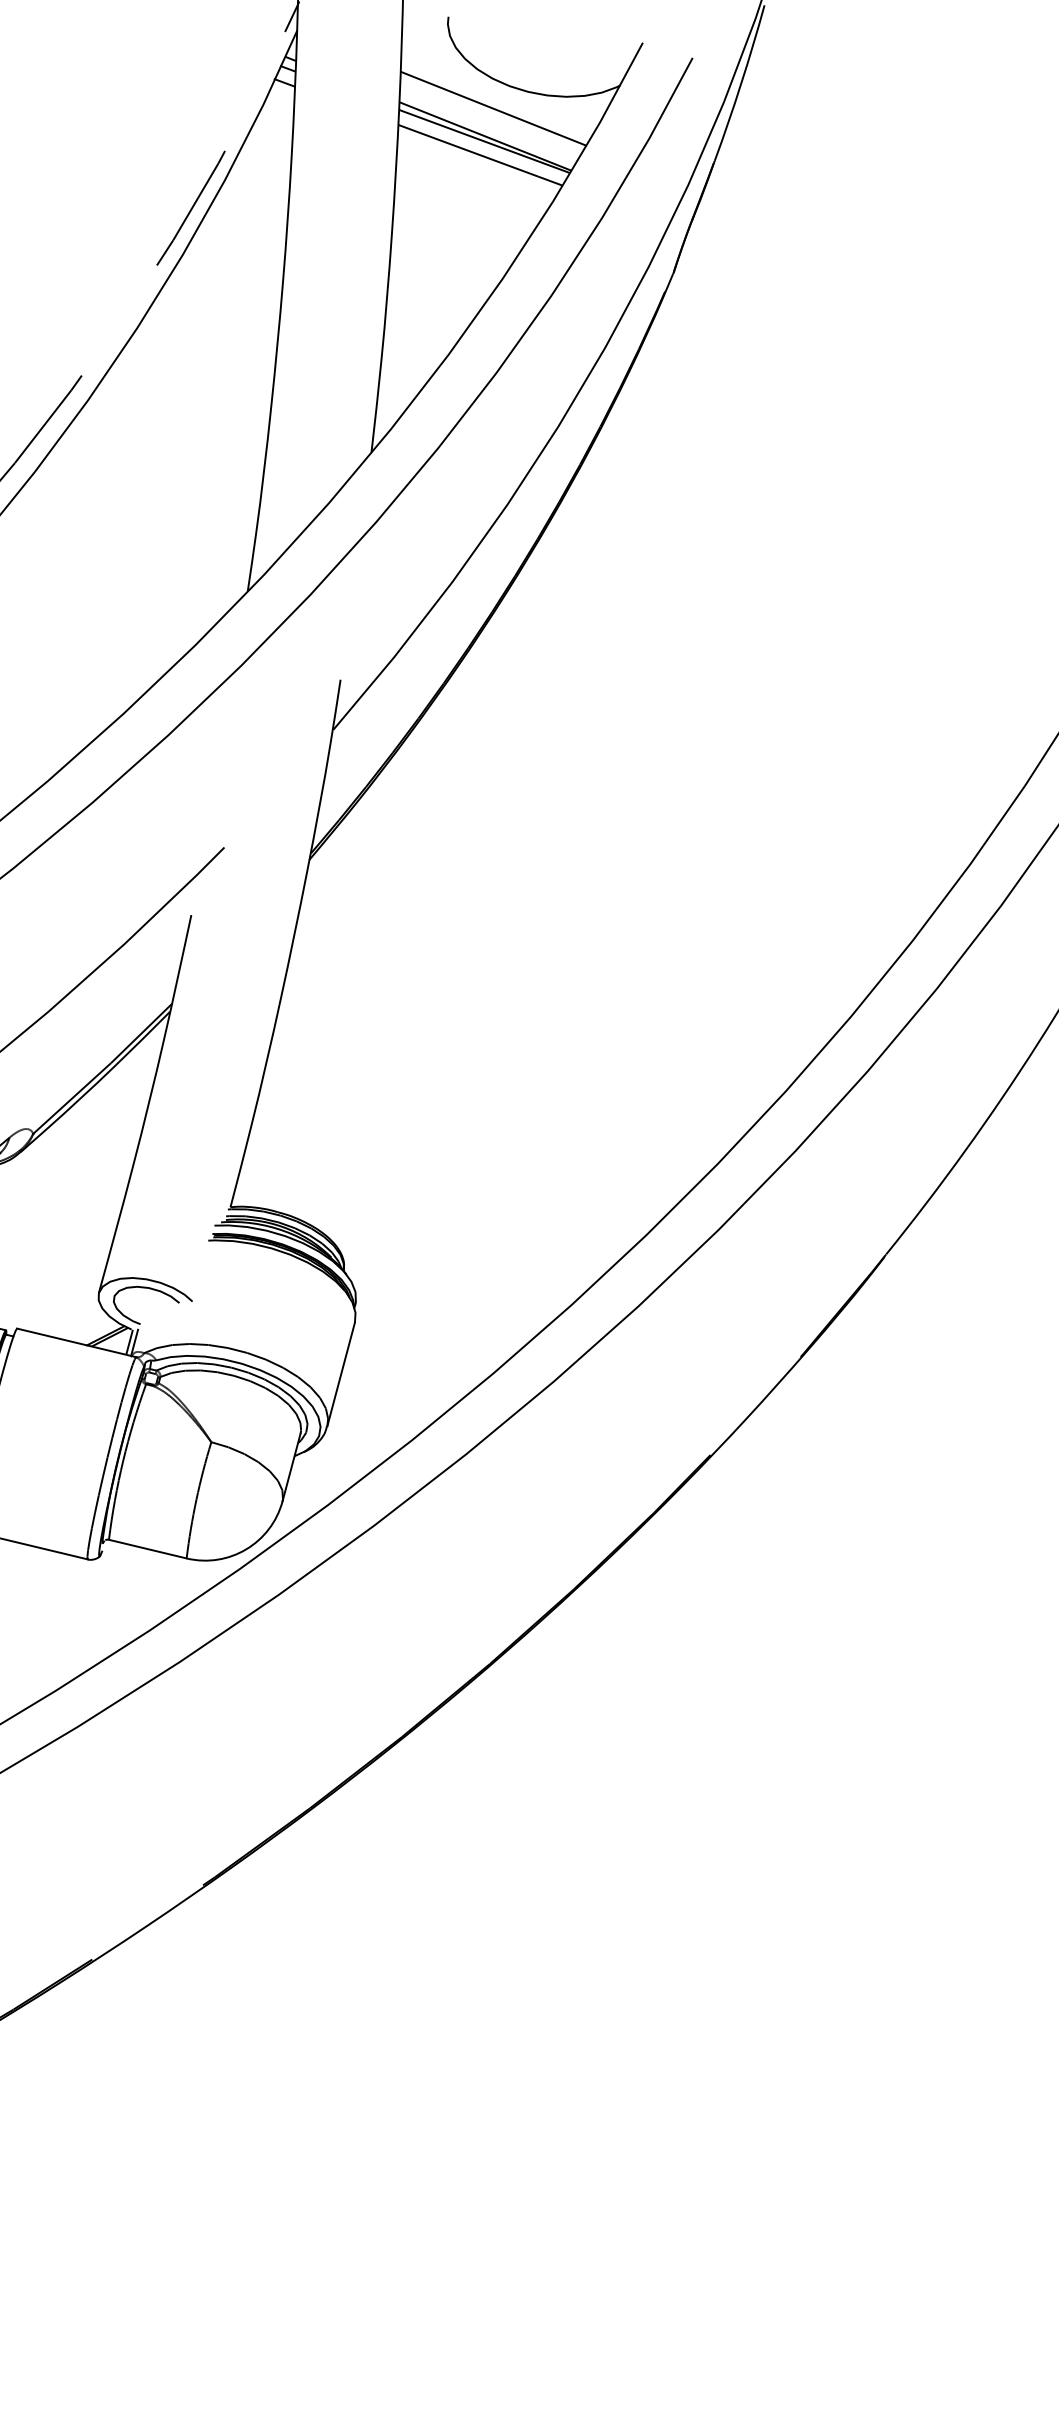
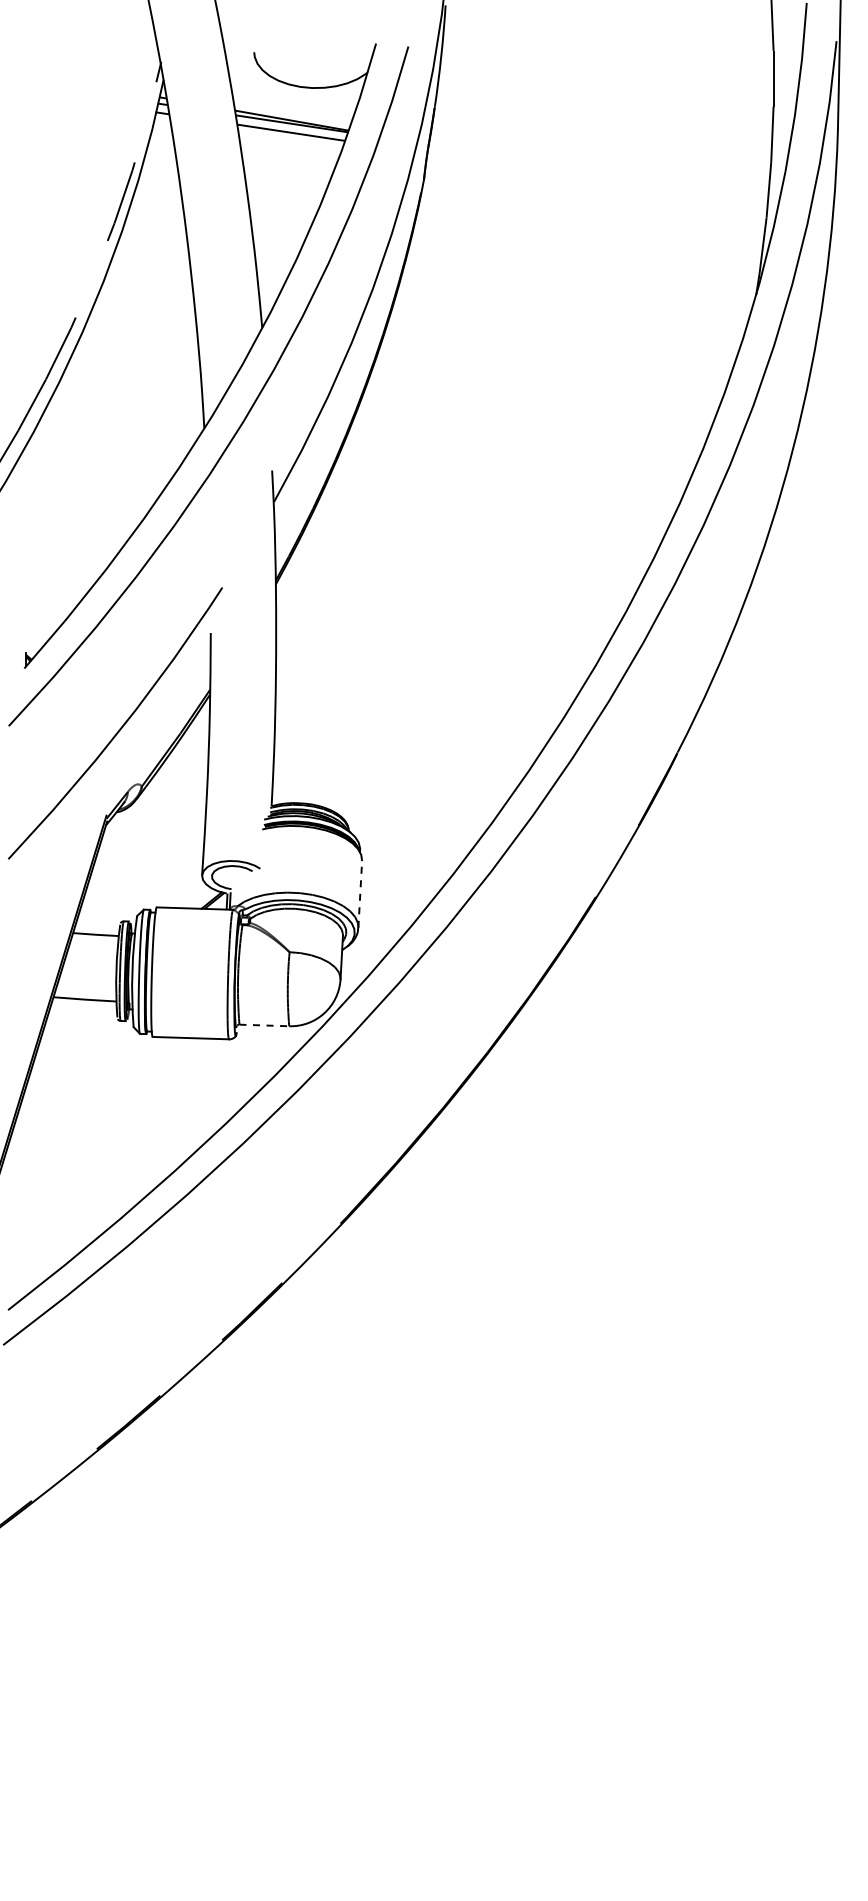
line: (492, 108) -> (292, 102), removed
line: (341, 1373) -> (360, 893), solid -> dashed
line: (148, 1549) -> (264, 1025), solid -> dashed

